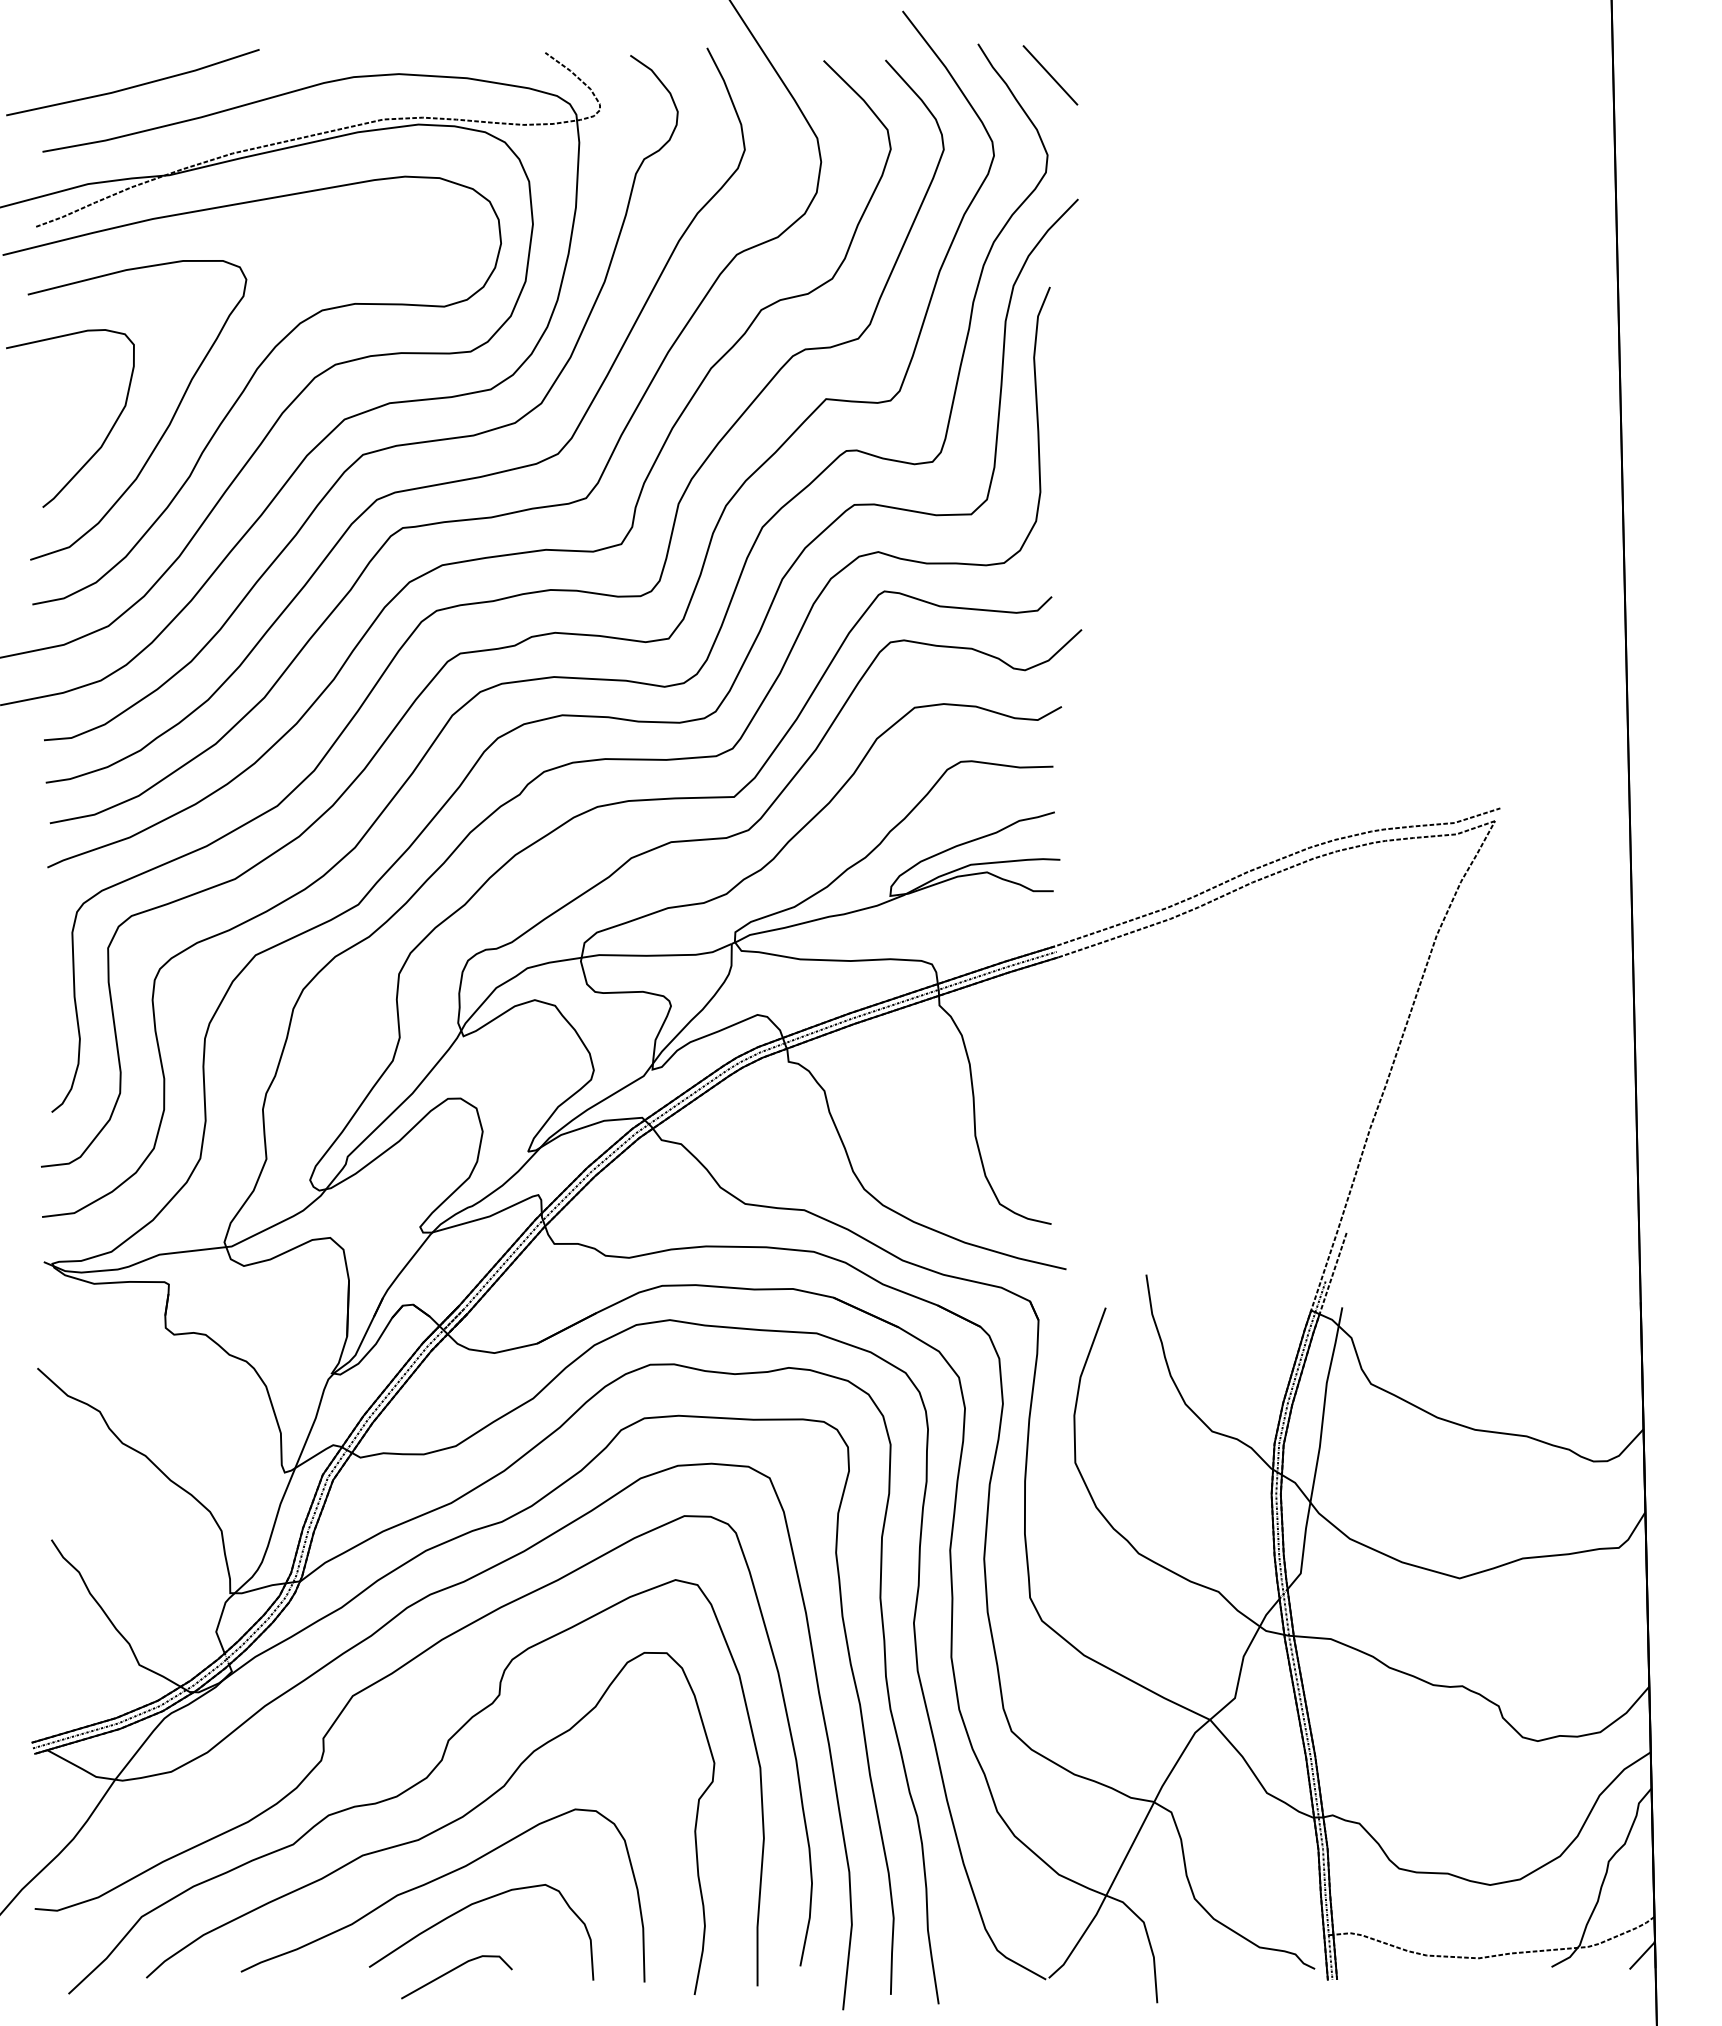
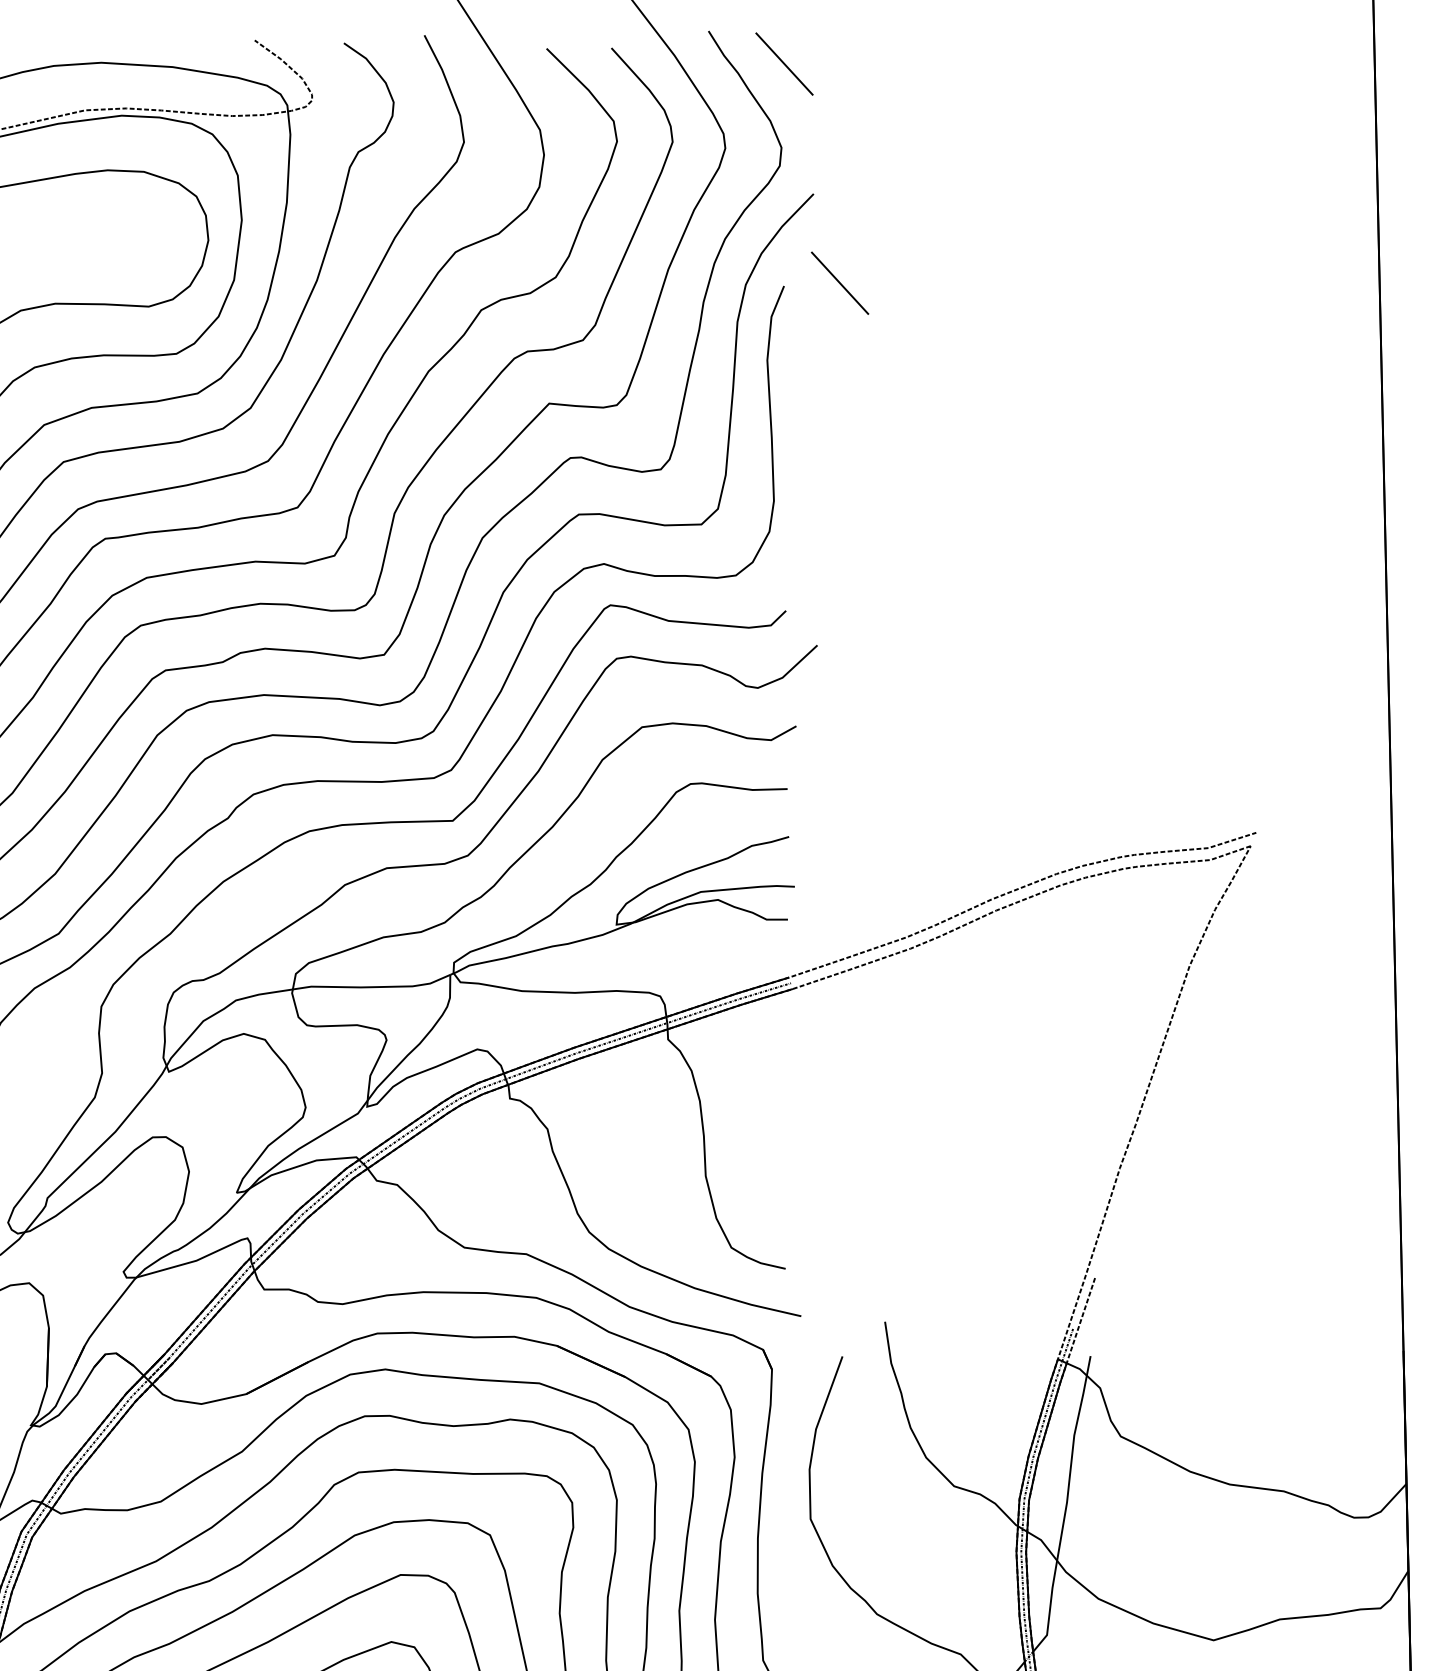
line: (1103, 284) -> (840, 283), added

